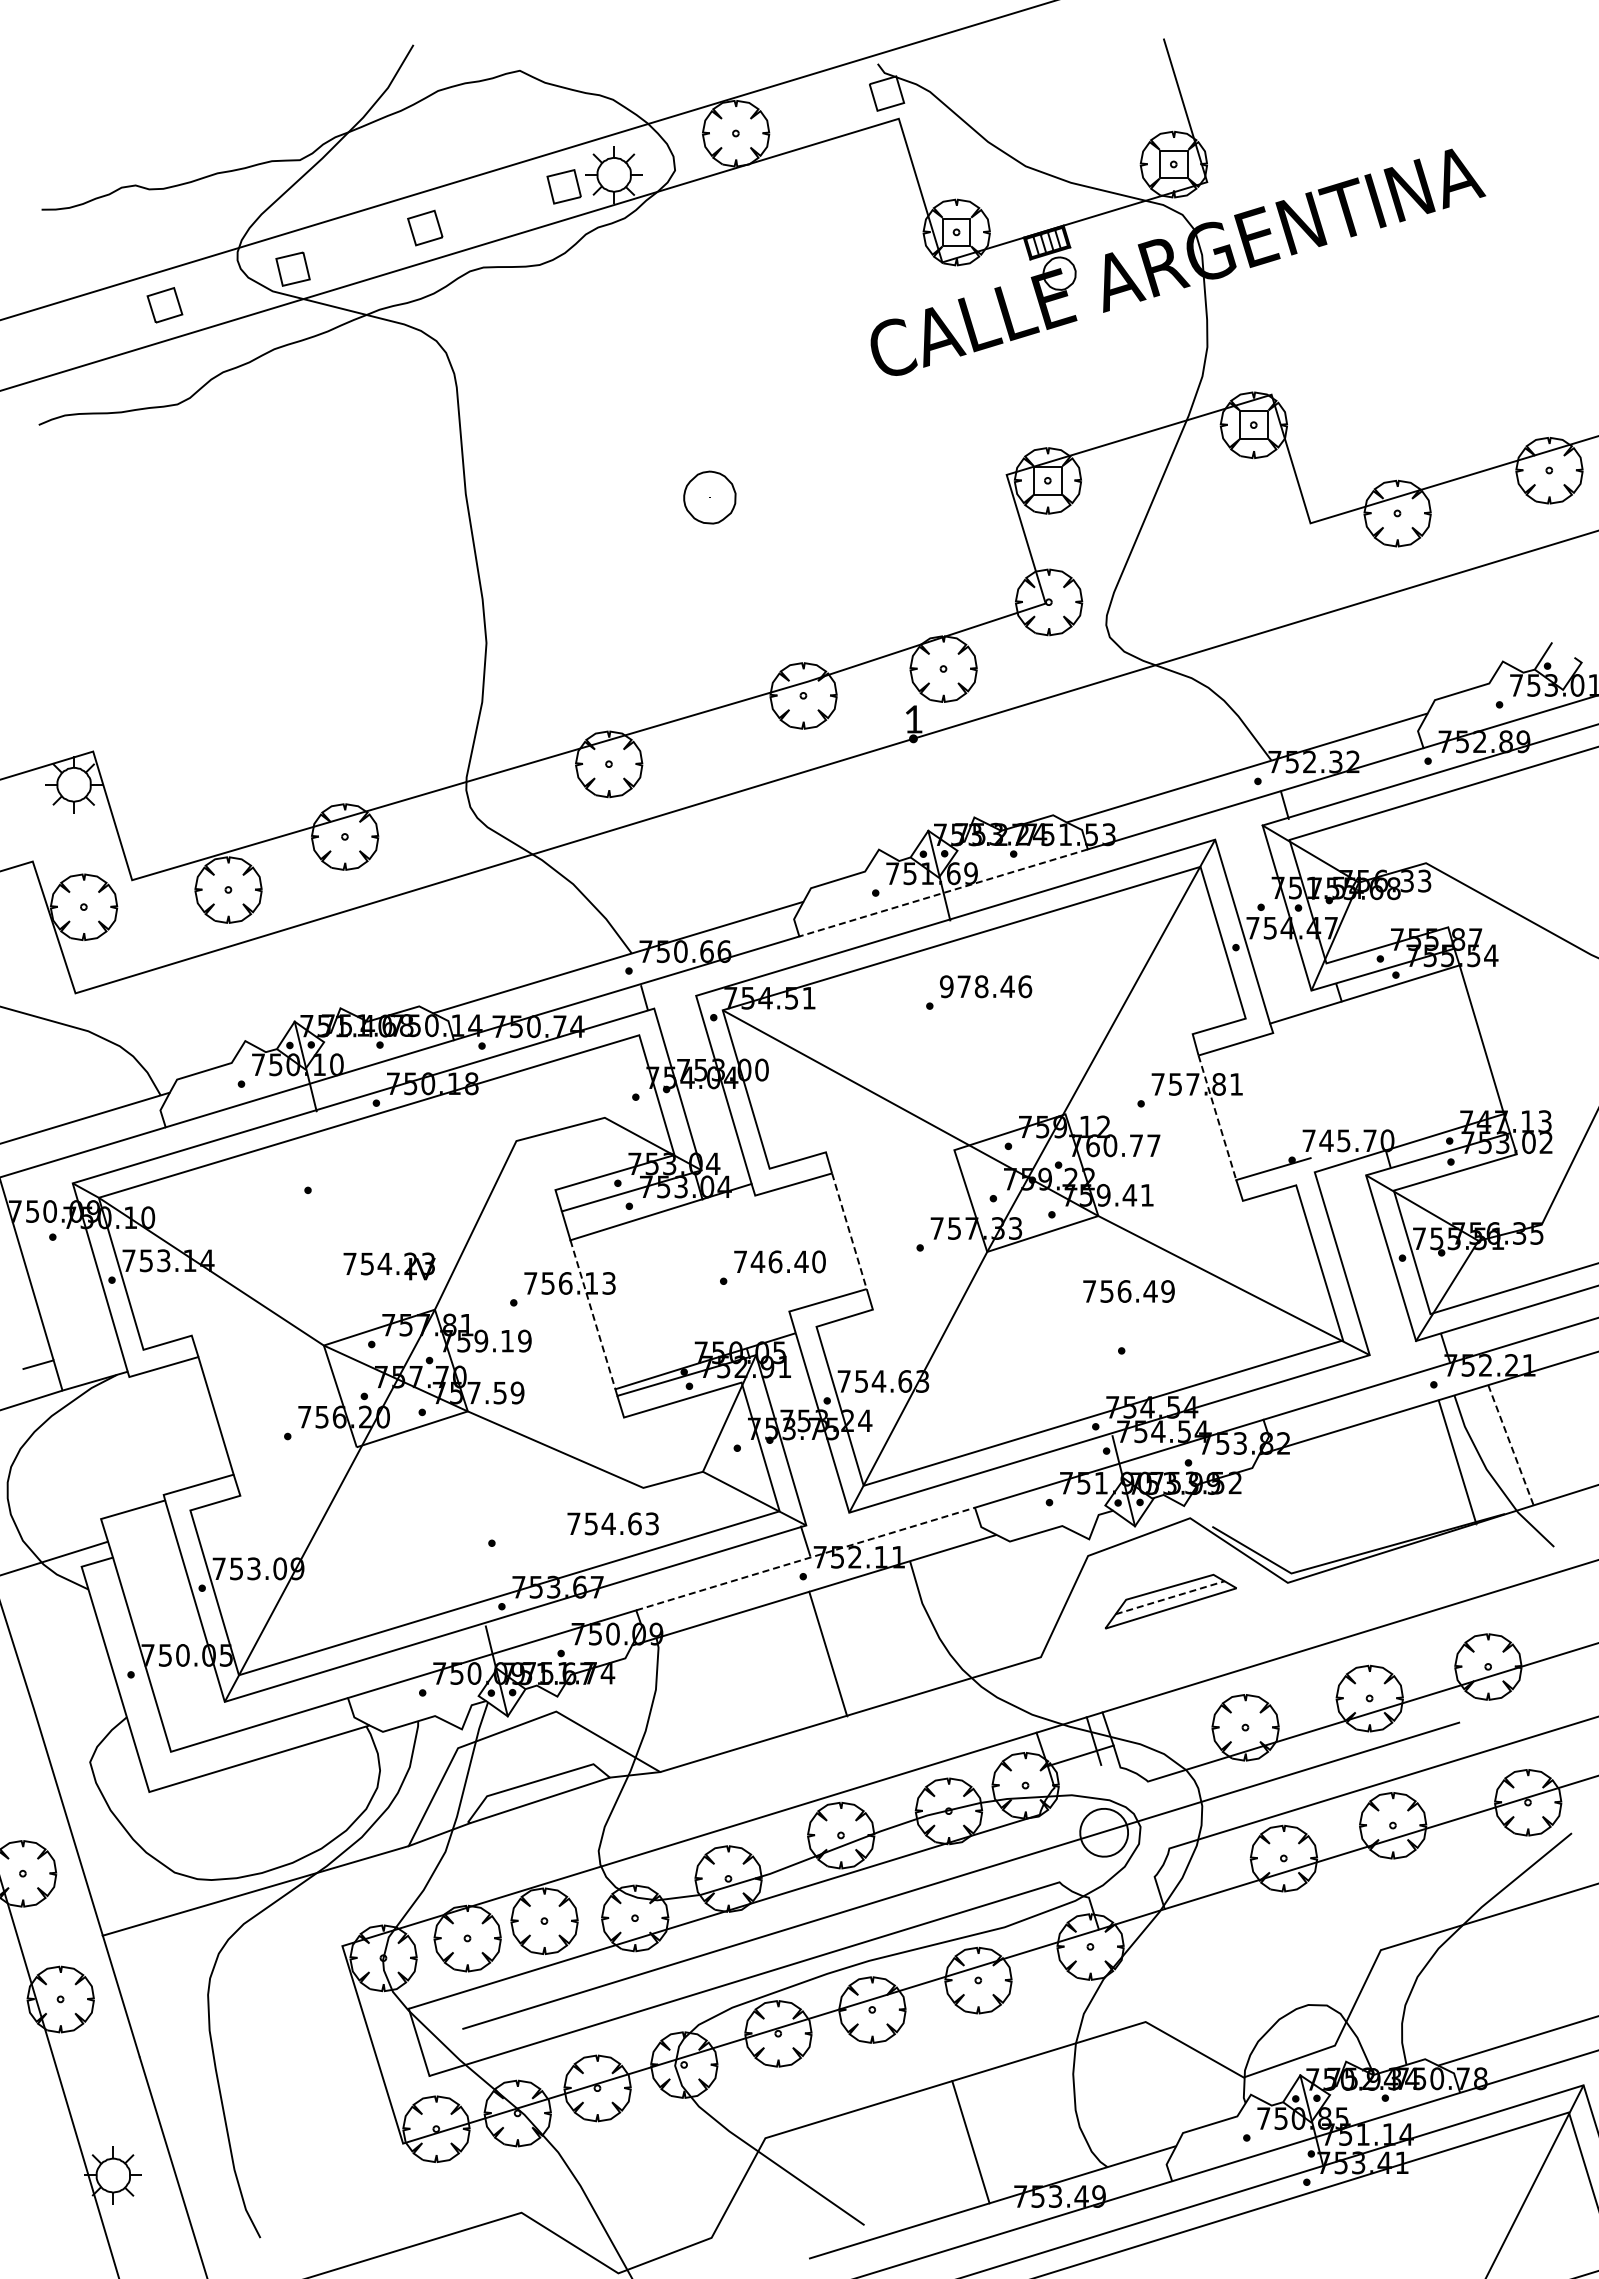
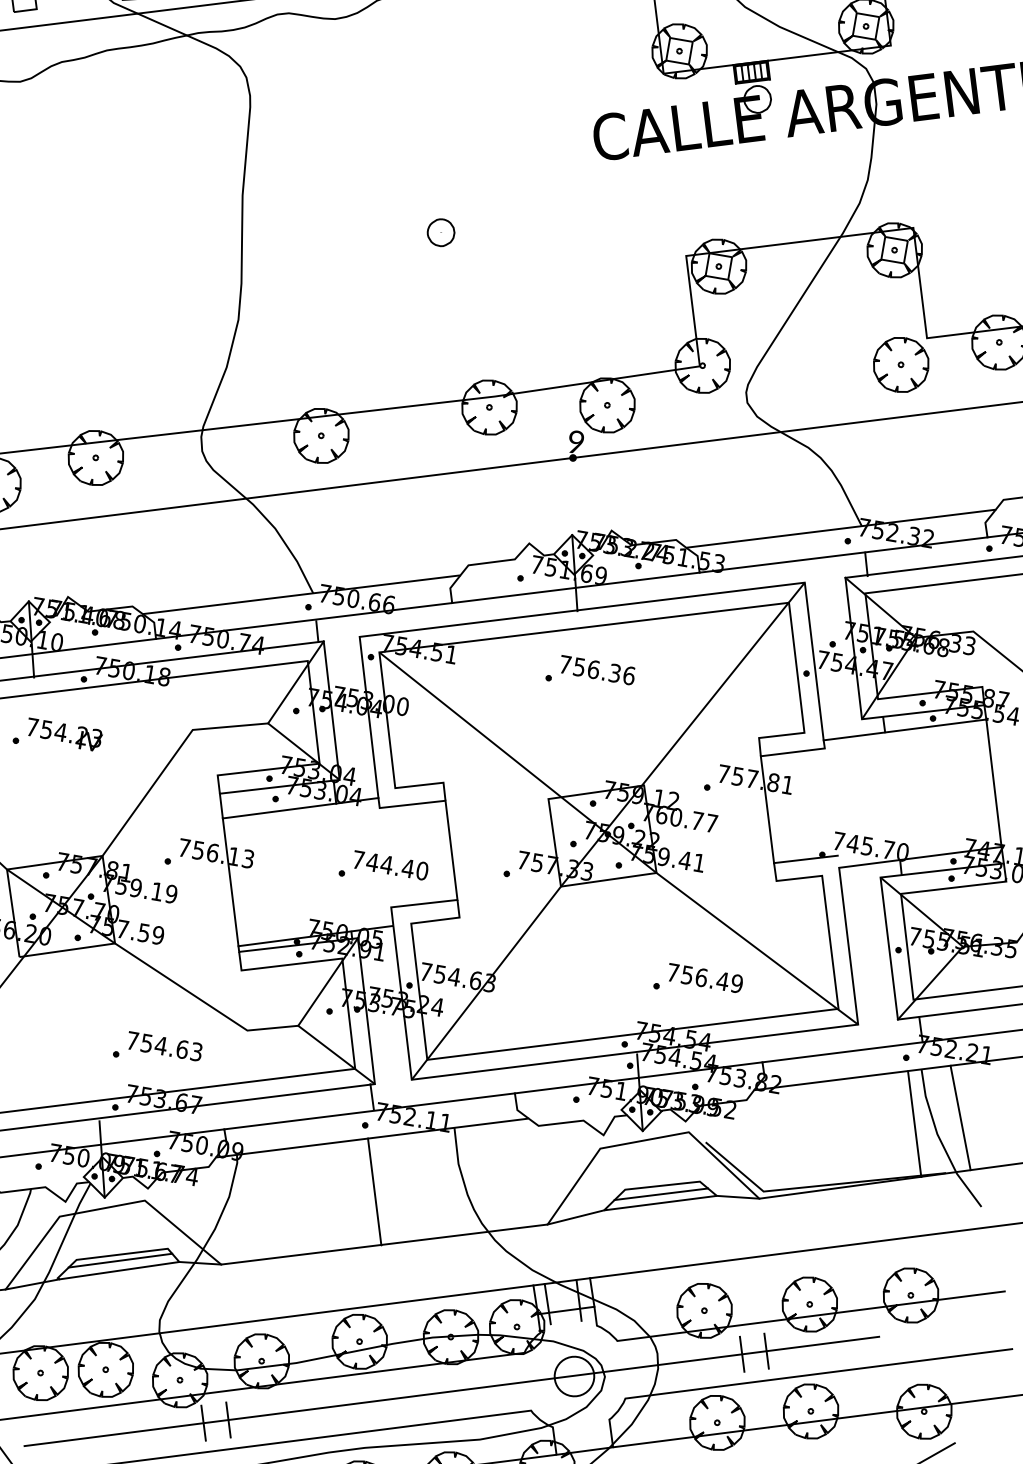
part: (709, 497) -> (440, 232), size x0.62
part: (1285, 560) -> (901, 365), added
text: (913, 719) -> (575, 442), 1 -> 9
line: (943, 892) -> (575, 587), dashed -> solid
text: (977, 986) -> (590, 668), 978.46 -> 756.36
line: (629, 1062) -> (295, 681), added
line: (1217, 1118) -> (767, 810), dashed -> solid
line: (849, 1231) -> (451, 850), dashed -> solid
text: (775, 1261) -> (386, 864), 746.40 -> 744.40
text: (389, 1266) -> (64, 735), moved
text: (1128, 1291) -> (704, 978), moved
line: (592, 1314) -> (230, 882), dashed -> solid
line: (1511, 1445) -> (961, 1118), dashed -> solid
text: (612, 1523) -> (164, 1046), moved
line: (805, 1559) -> (369, 1111), dashed -> solid
line: (1261, 1585) -> (737, 1197), added
line: (1170, 1597) -> (661, 1194), dashed -> solid
line: (1072, 1642) -> (575, 1216), added
line: (1057, 1751) -> (547, 1303), added
line: (1327, 1762) -> (766, 1350), added
line: (1299, 1771) -> (742, 1354), added
line: (539, 1788) -> (120, 1260), added
line: (700, 1955) -> (228, 1419), added
line: (671, 1964) -> (203, 1422), added

